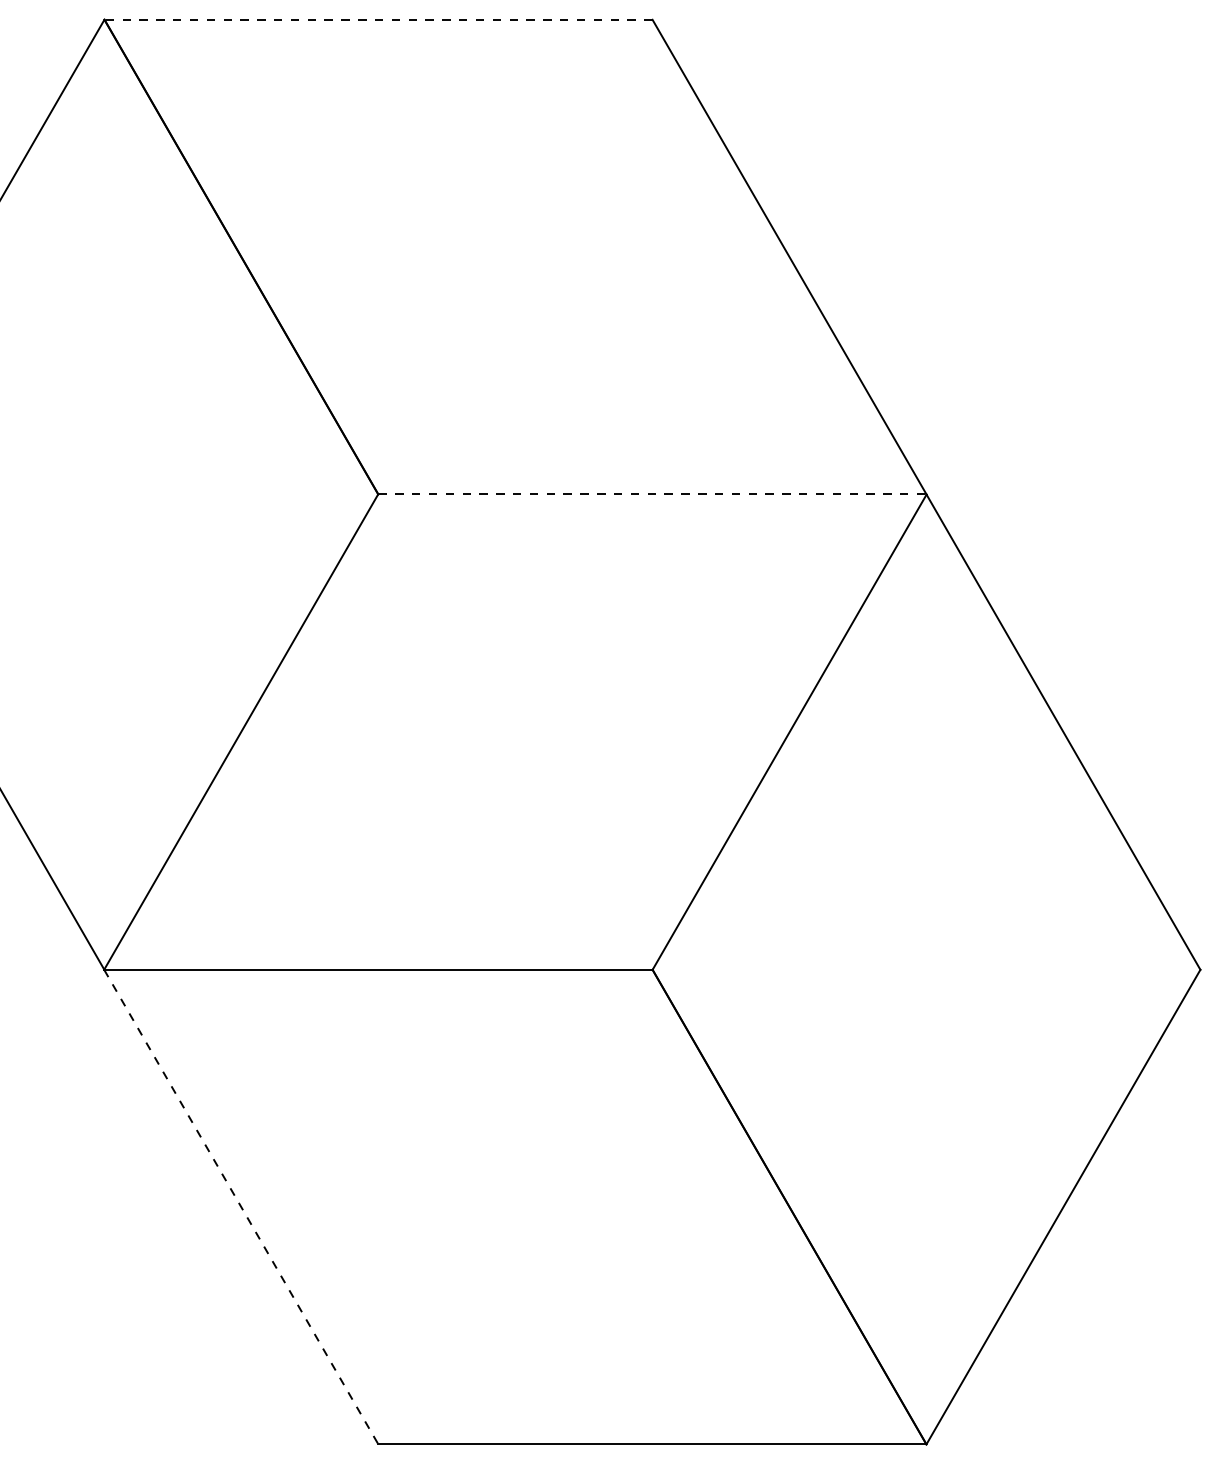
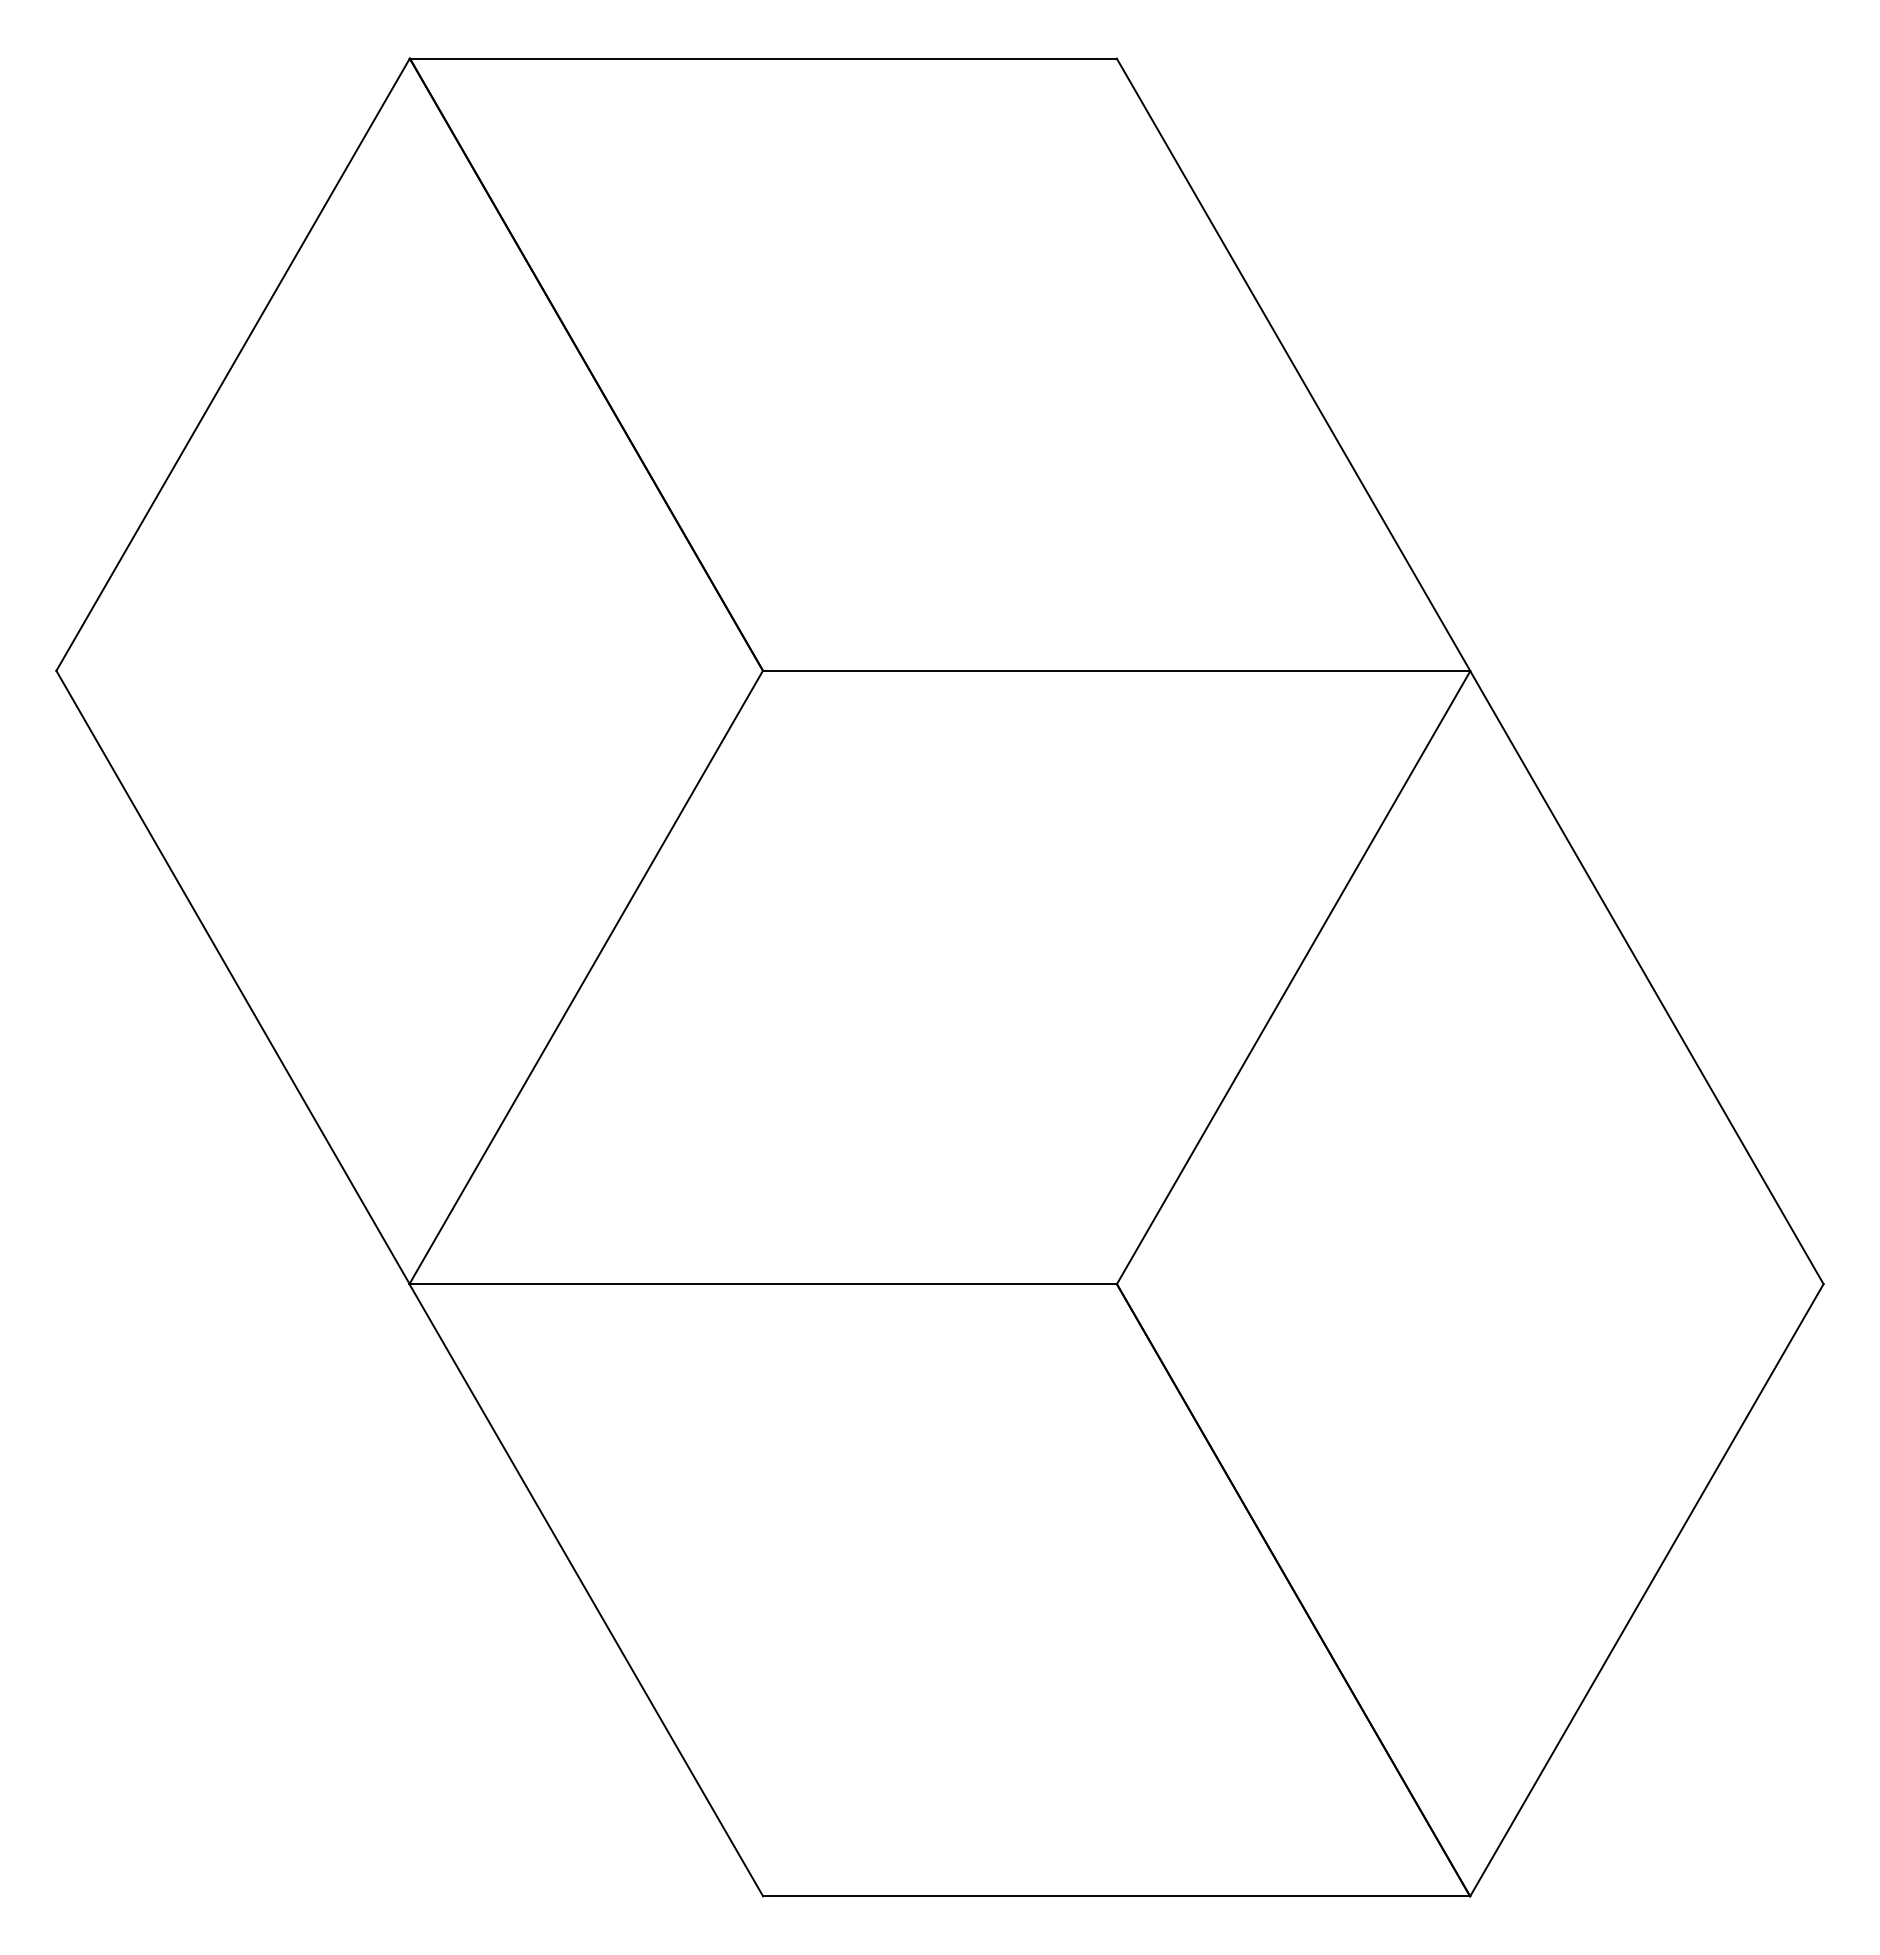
line: (377, 19) -> (762, 58), dashed -> solid
line: (652, 494) -> (1116, 670), dashed -> solid
line: (241, 1207) -> (586, 1590), dashed -> solid

